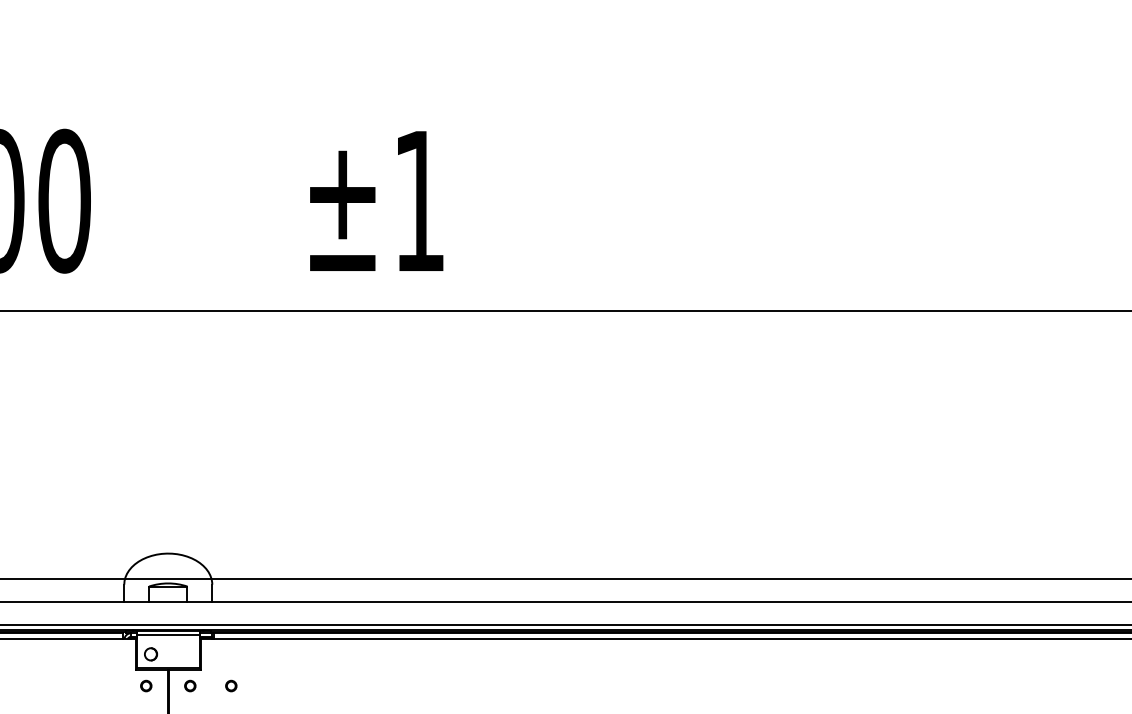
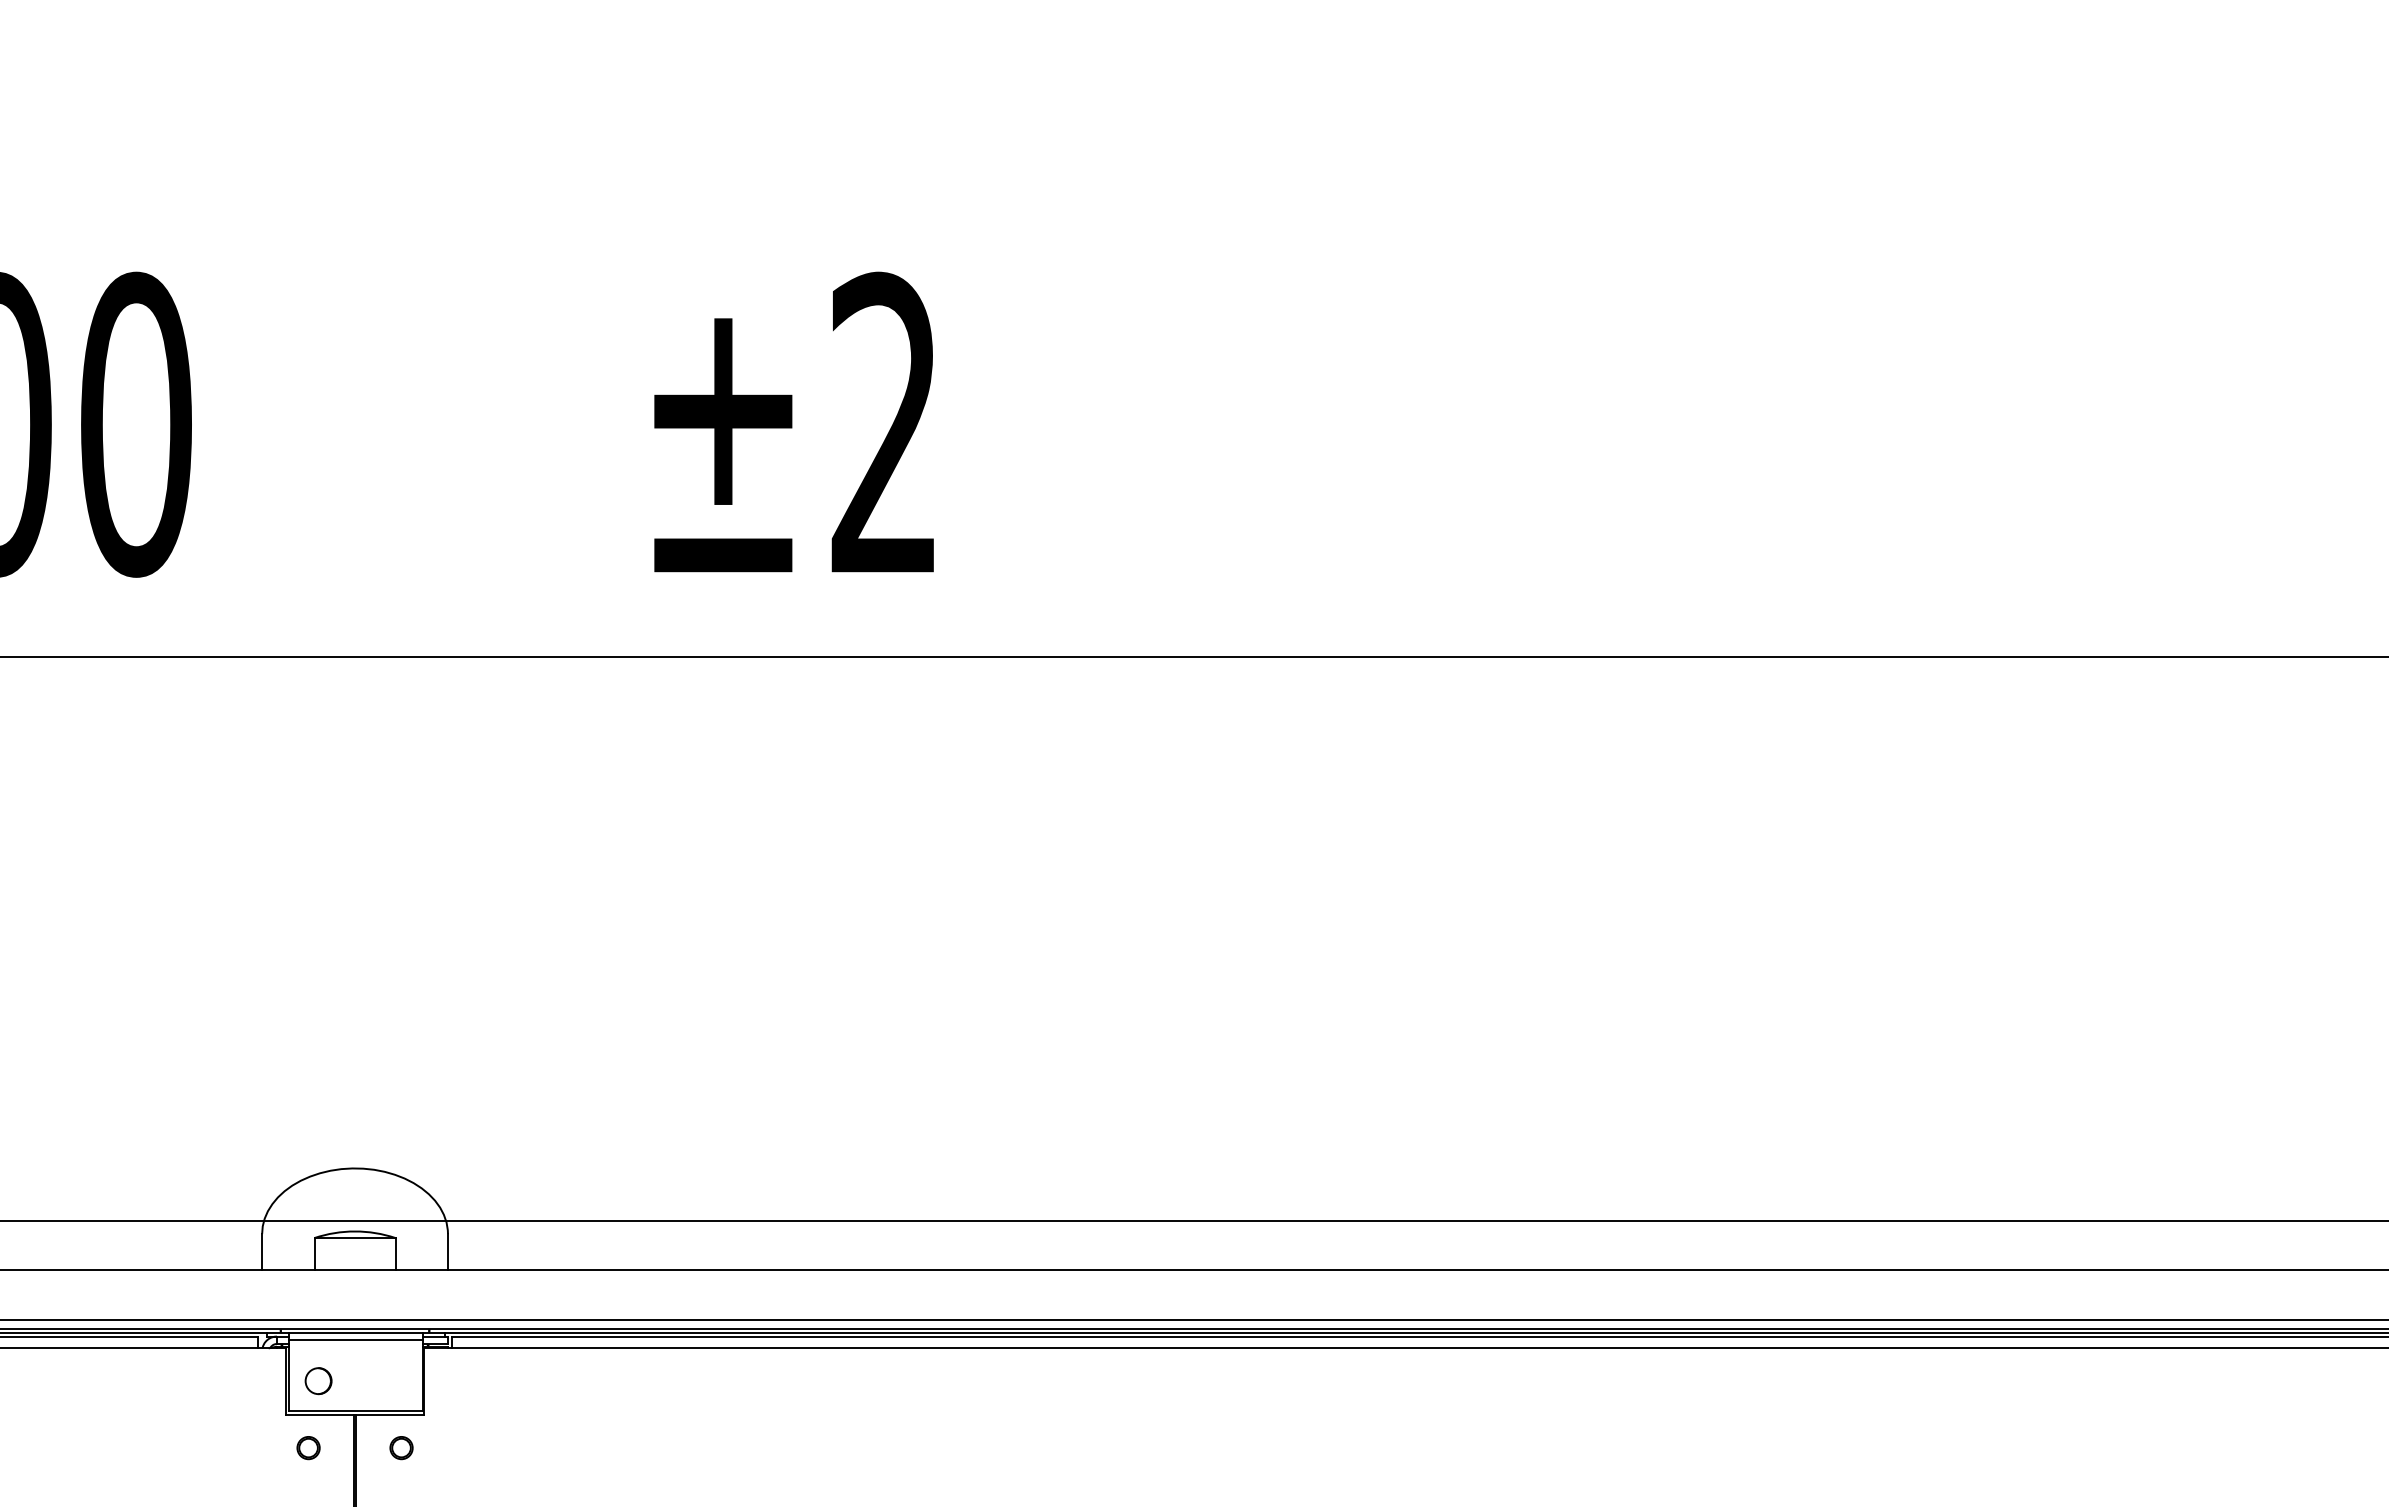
text: (418, 199) -> (883, 421), ±1 -> ±2
part: (231, 685) -> (488, 1446), removed

